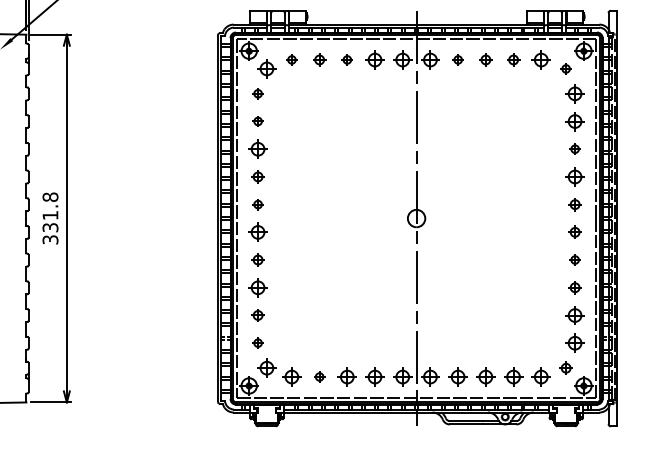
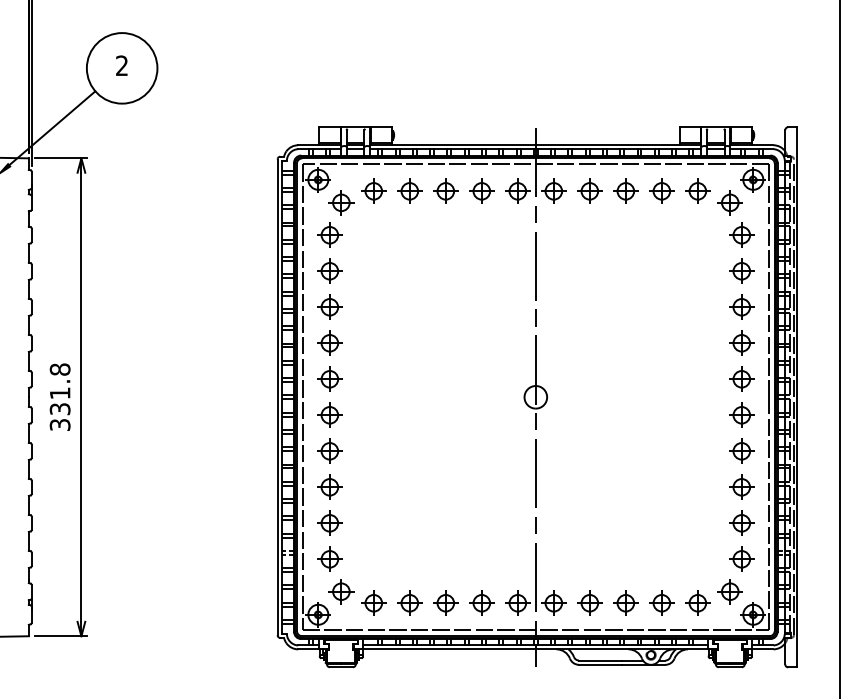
part: (291, 59) -> (373, 190), size x1.67
part: (319, 59) -> (409, 190), size x1.43
part: (347, 59) -> (445, 190), size x1.67
part: (457, 59) -> (589, 190), size x1.67
part: (485, 59) -> (625, 190), size x1.43
part: (513, 59) -> (661, 190), size x1.43
part: (565, 68) -> (729, 202), size x1.67
part: (257, 93) -> (329, 234), size x1.67
part: (257, 120) -> (329, 270), size x1.67
part: (574, 148) -> (741, 306), size x1.67
part: (257, 176) -> (329, 342), size x1.43
part: (257, 204) -> (329, 378), size x1.67
part: (574, 204) -> (741, 378), size x1.43
part: (574, 231) -> (741, 414), size x1.43
part: (257, 259) -> (329, 450), size x1.43
part: (574, 259) -> (741, 450), size x1.67
part: (574, 287) -> (741, 486), size x1.43
part: (257, 314) -> (329, 522), size x1.43
part: (257, 342) -> (329, 558), size x1.67
part: (565, 368) -> (729, 591), size x1.43
part: (319, 376) -> (409, 602), size x1.67

